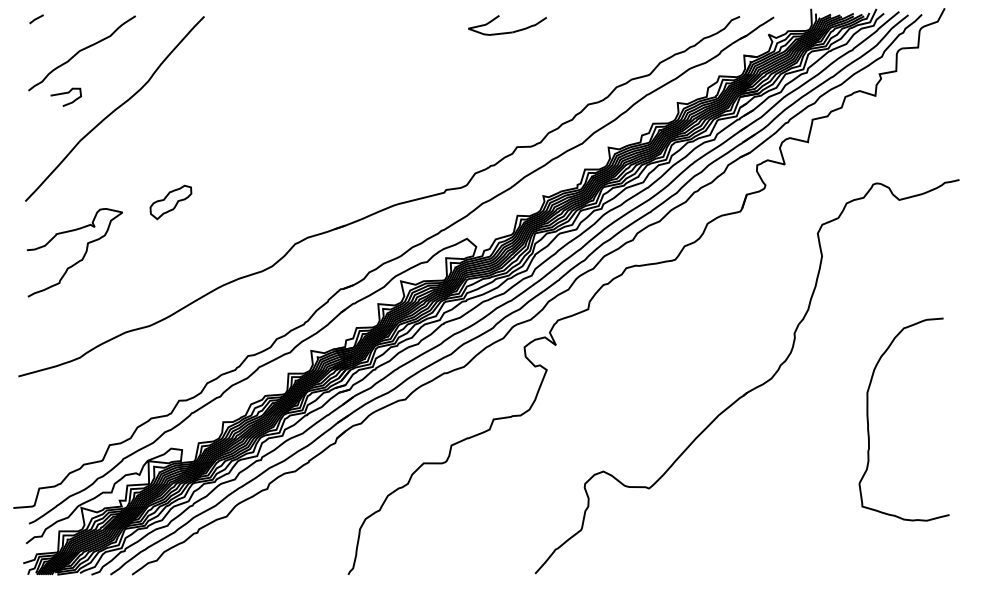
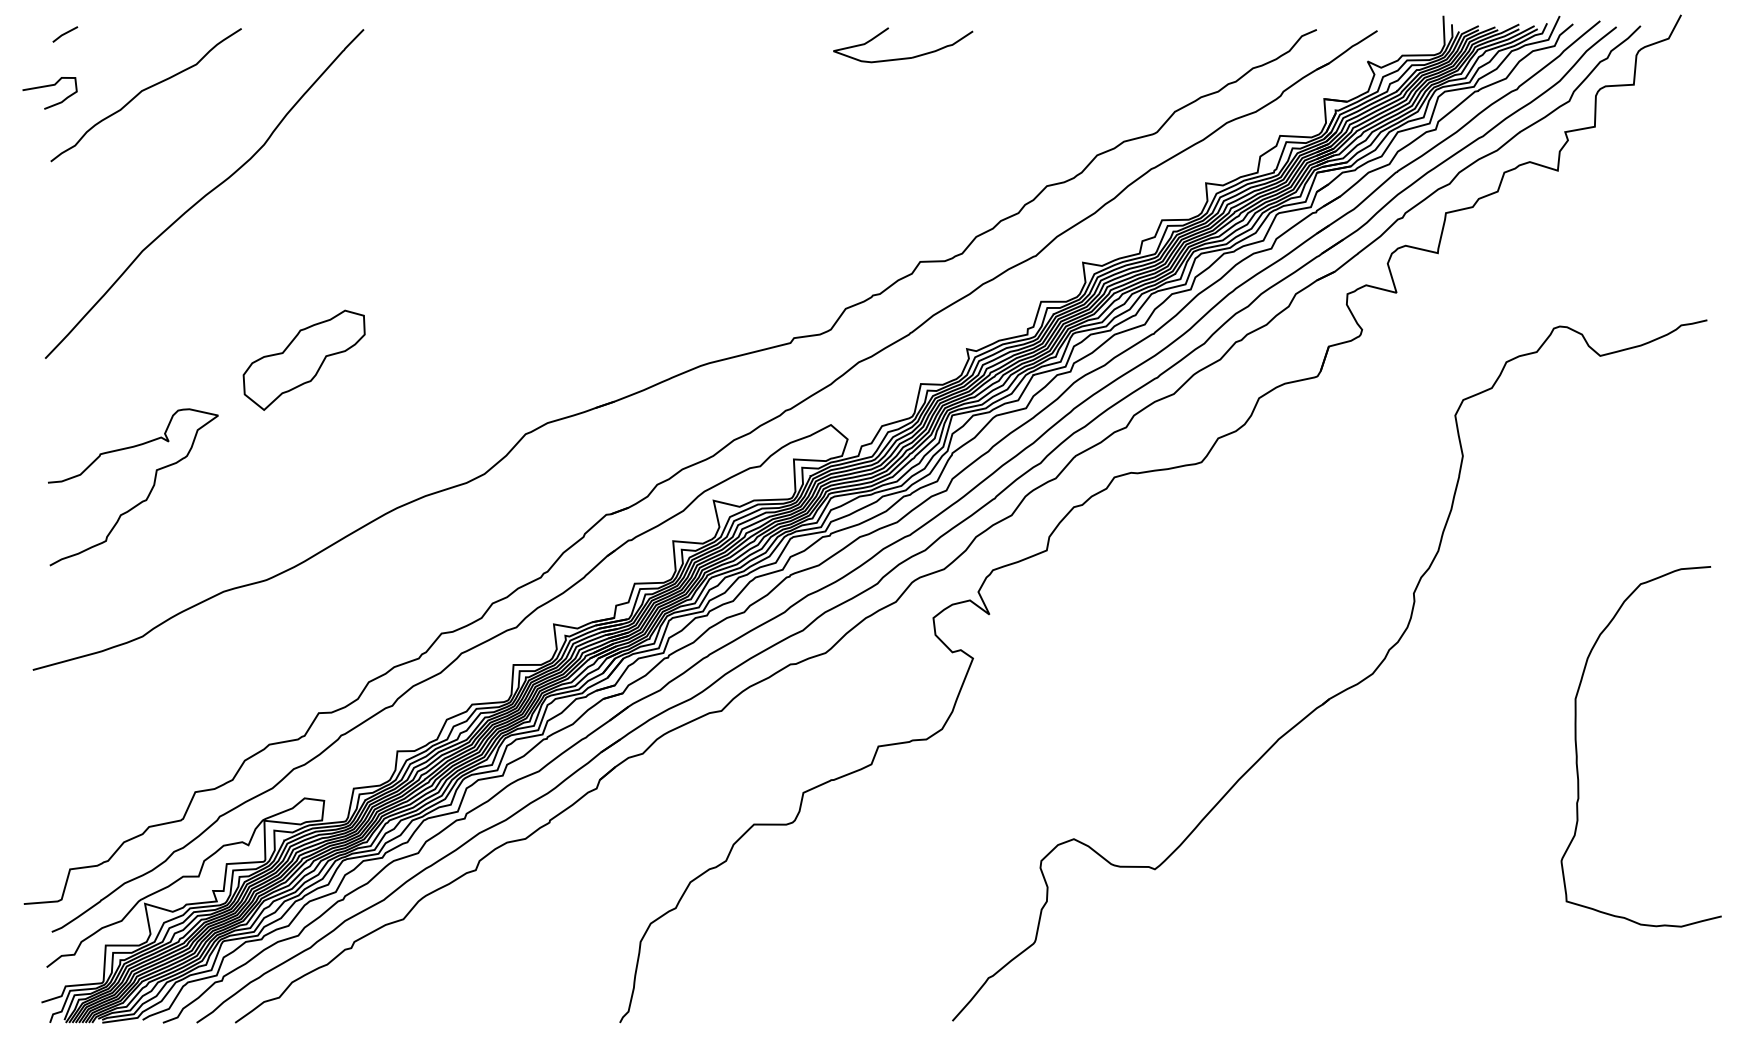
curve: (64, 94) -> (47, 88), moved
part: (170, 202) -> (303, 360), size x1.67
curve: (78, 260) -> (139, 500), moved
curve: (868, 419) -> (1577, 746), moved

